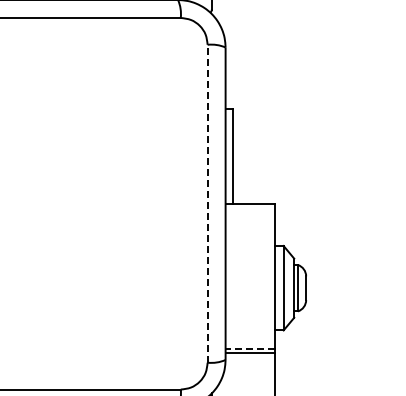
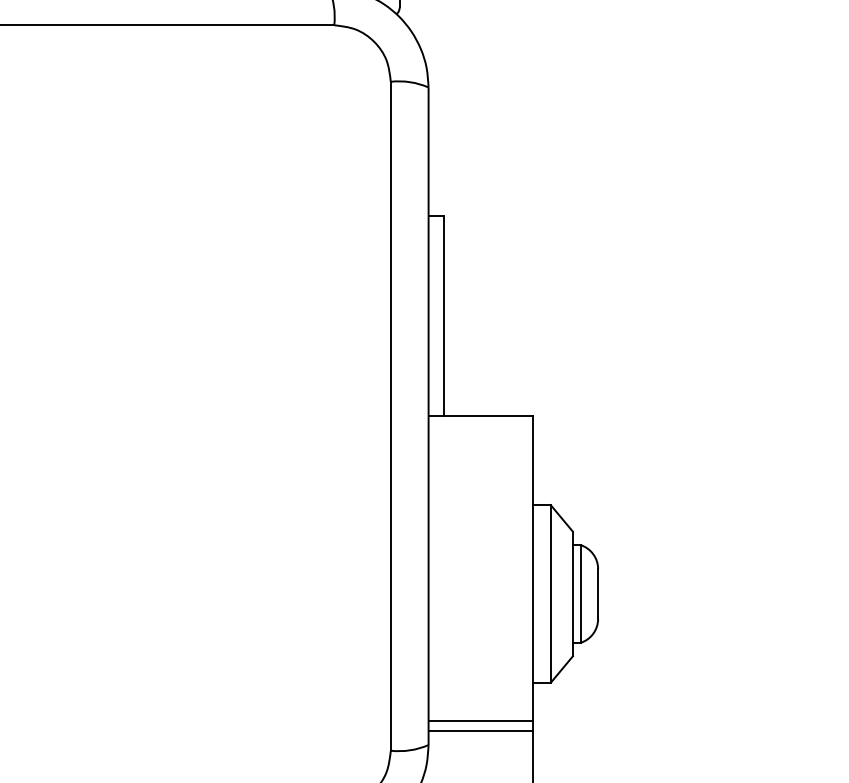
line: (207, 203) -> (390, 415), dashed -> solid
line: (250, 348) -> (480, 720), dashed -> solid

